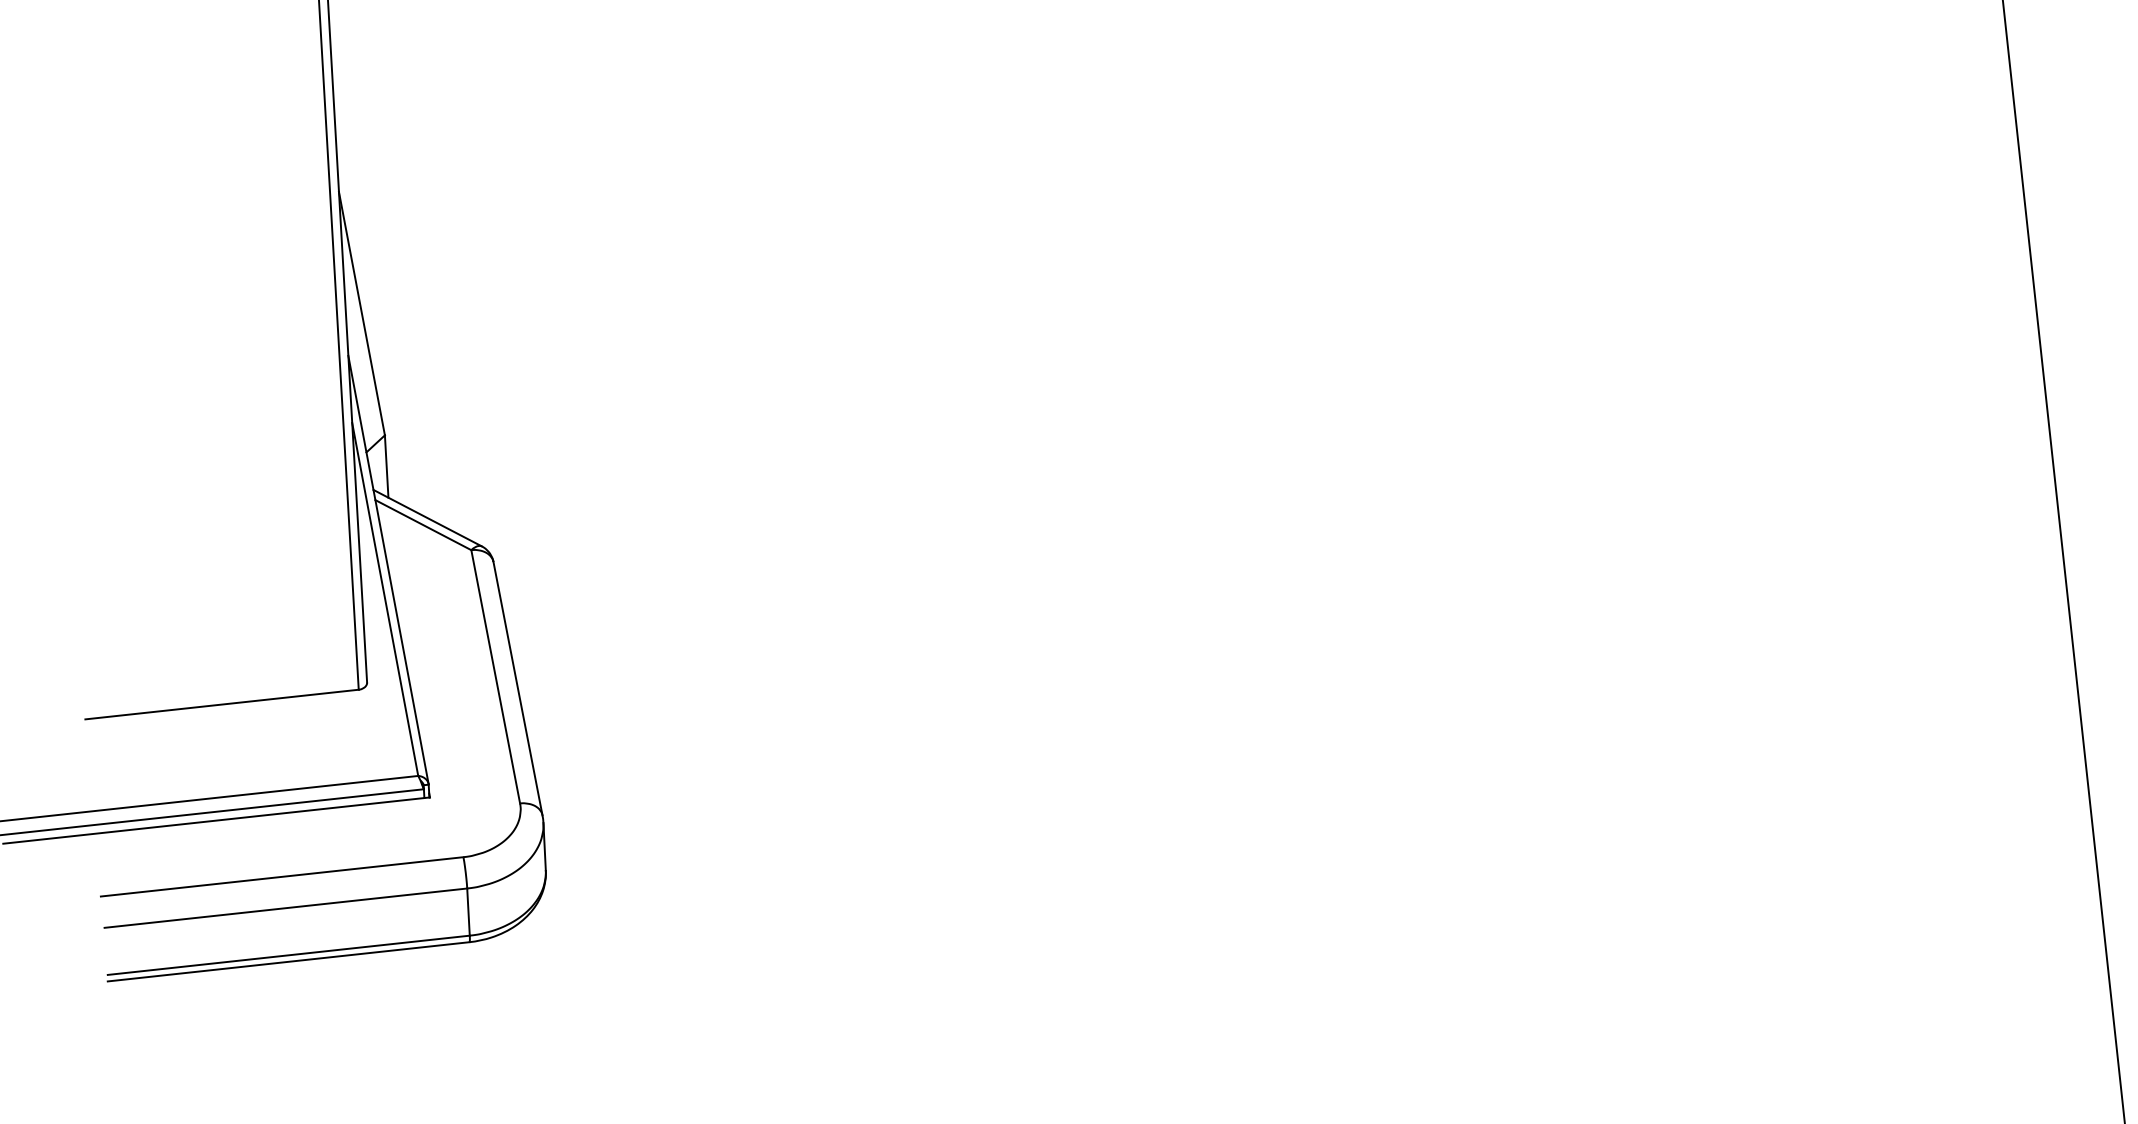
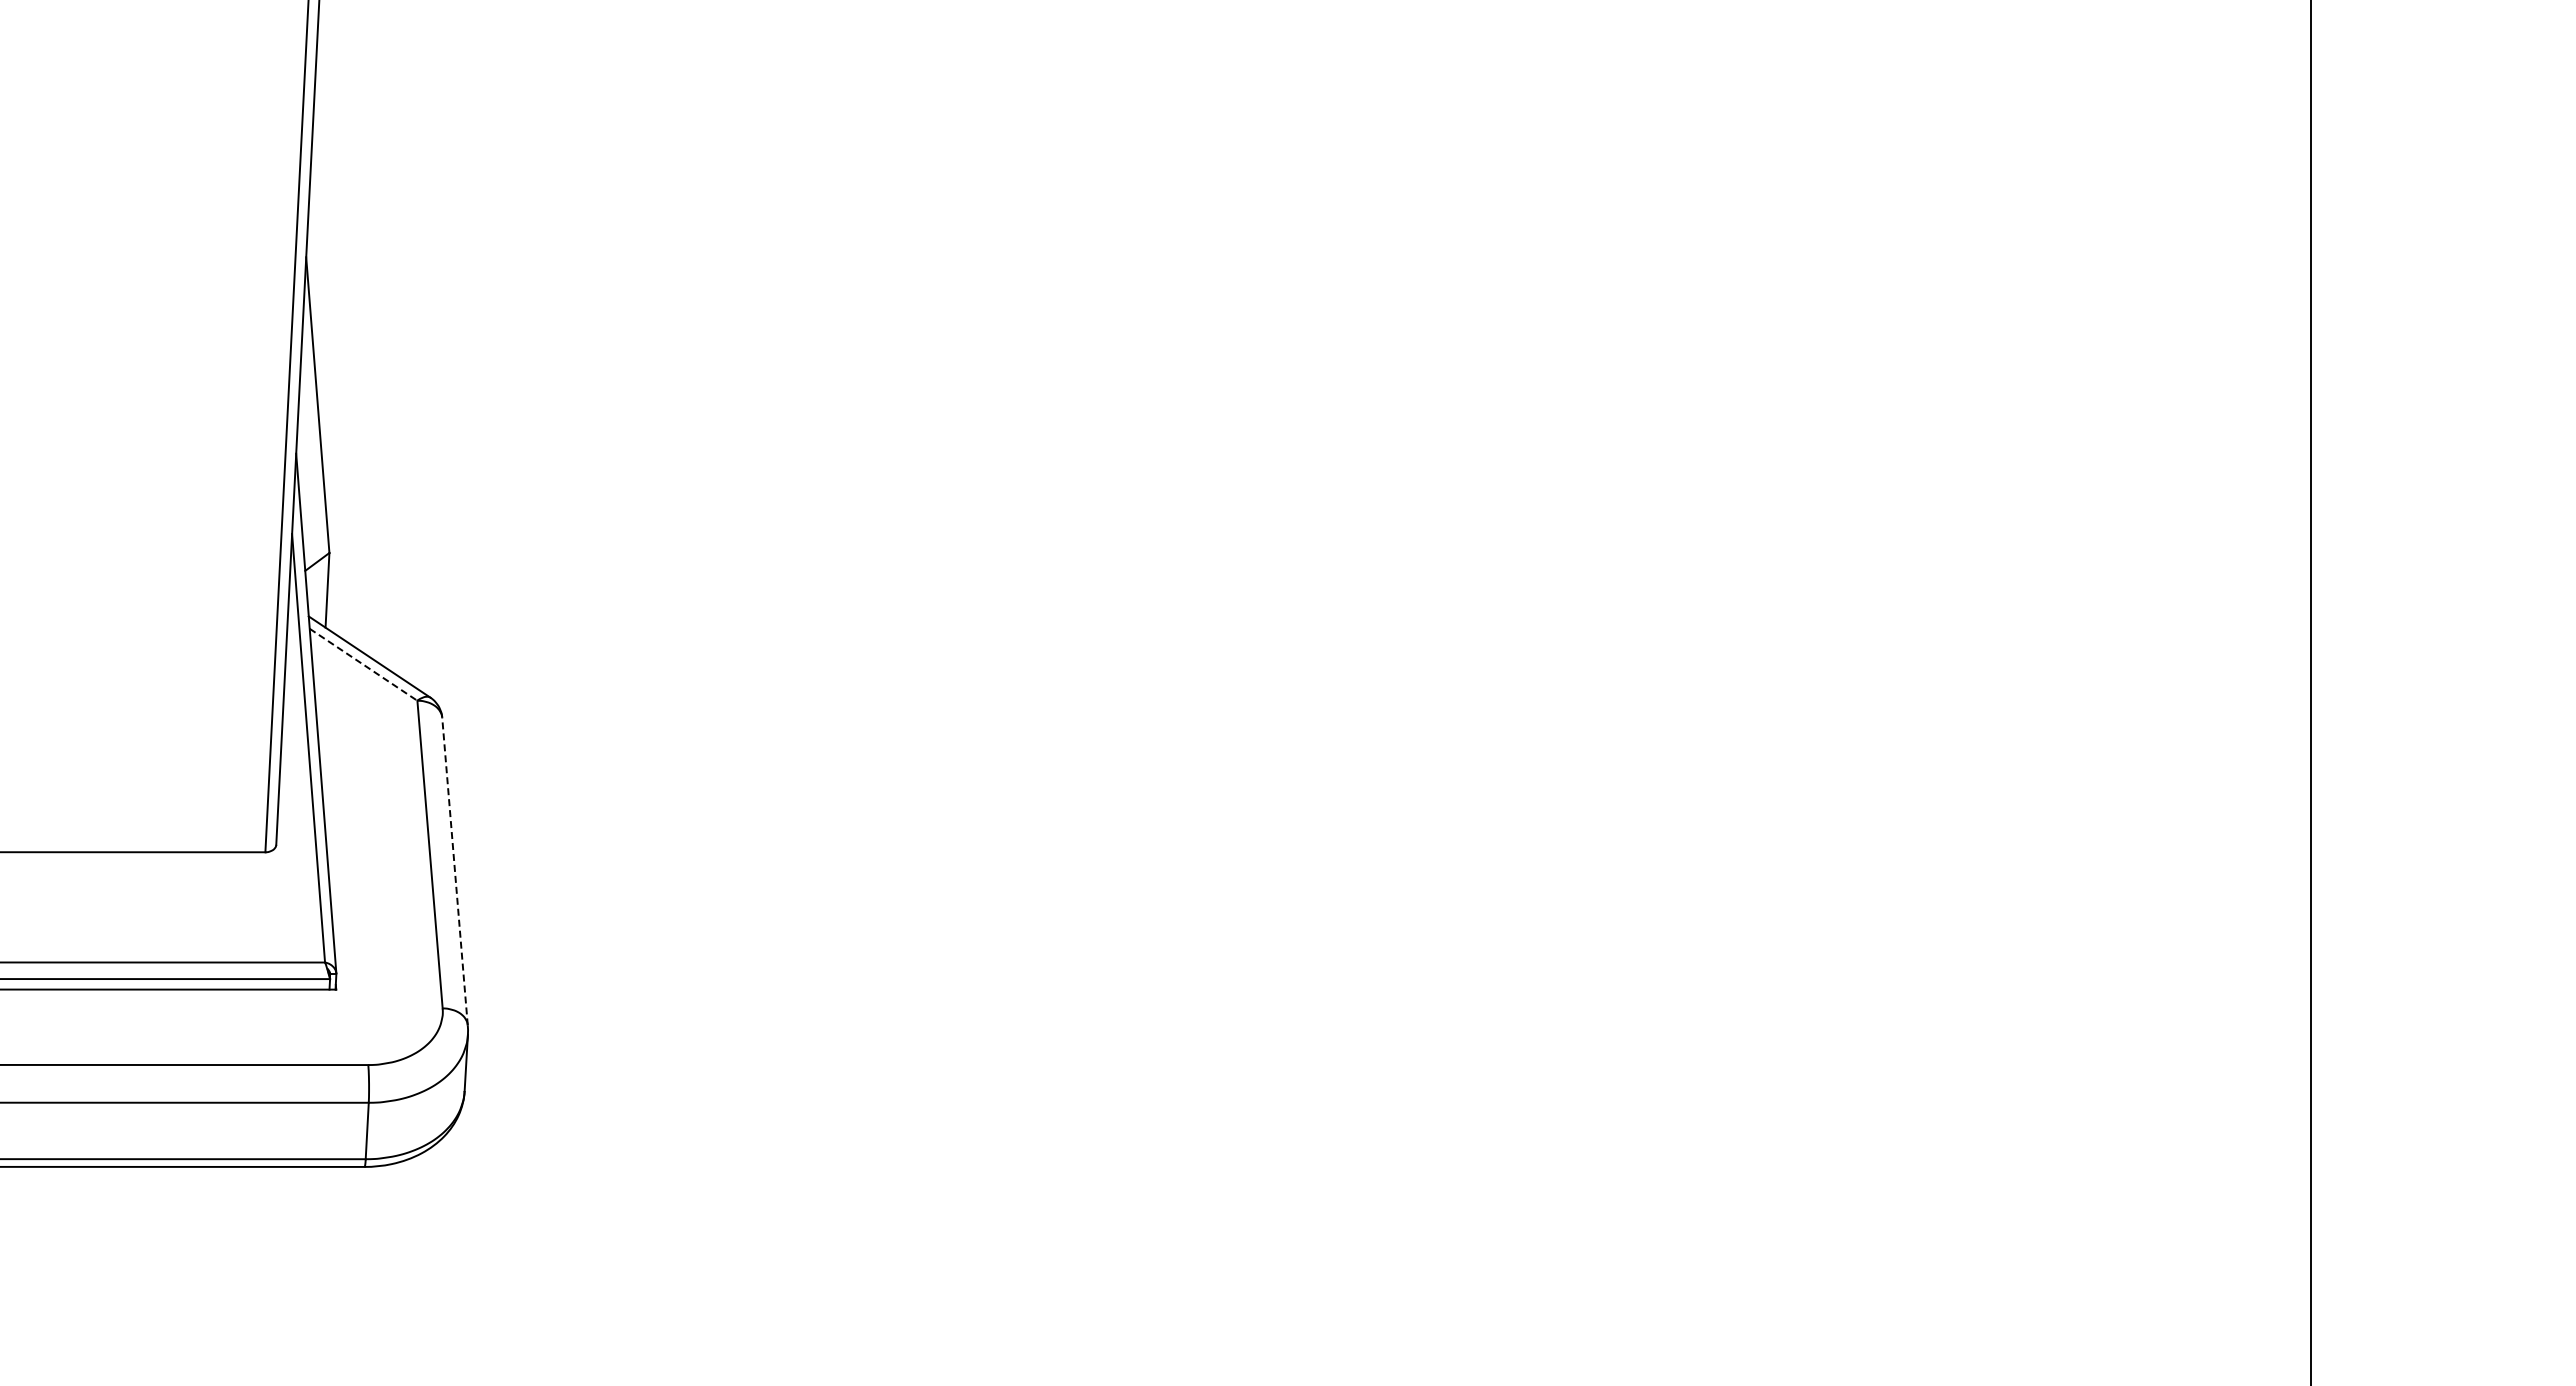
line: (423, 524) -> (363, 664), solid -> dashed
line: (517, 688) -> (454, 871), solid -> dashed

